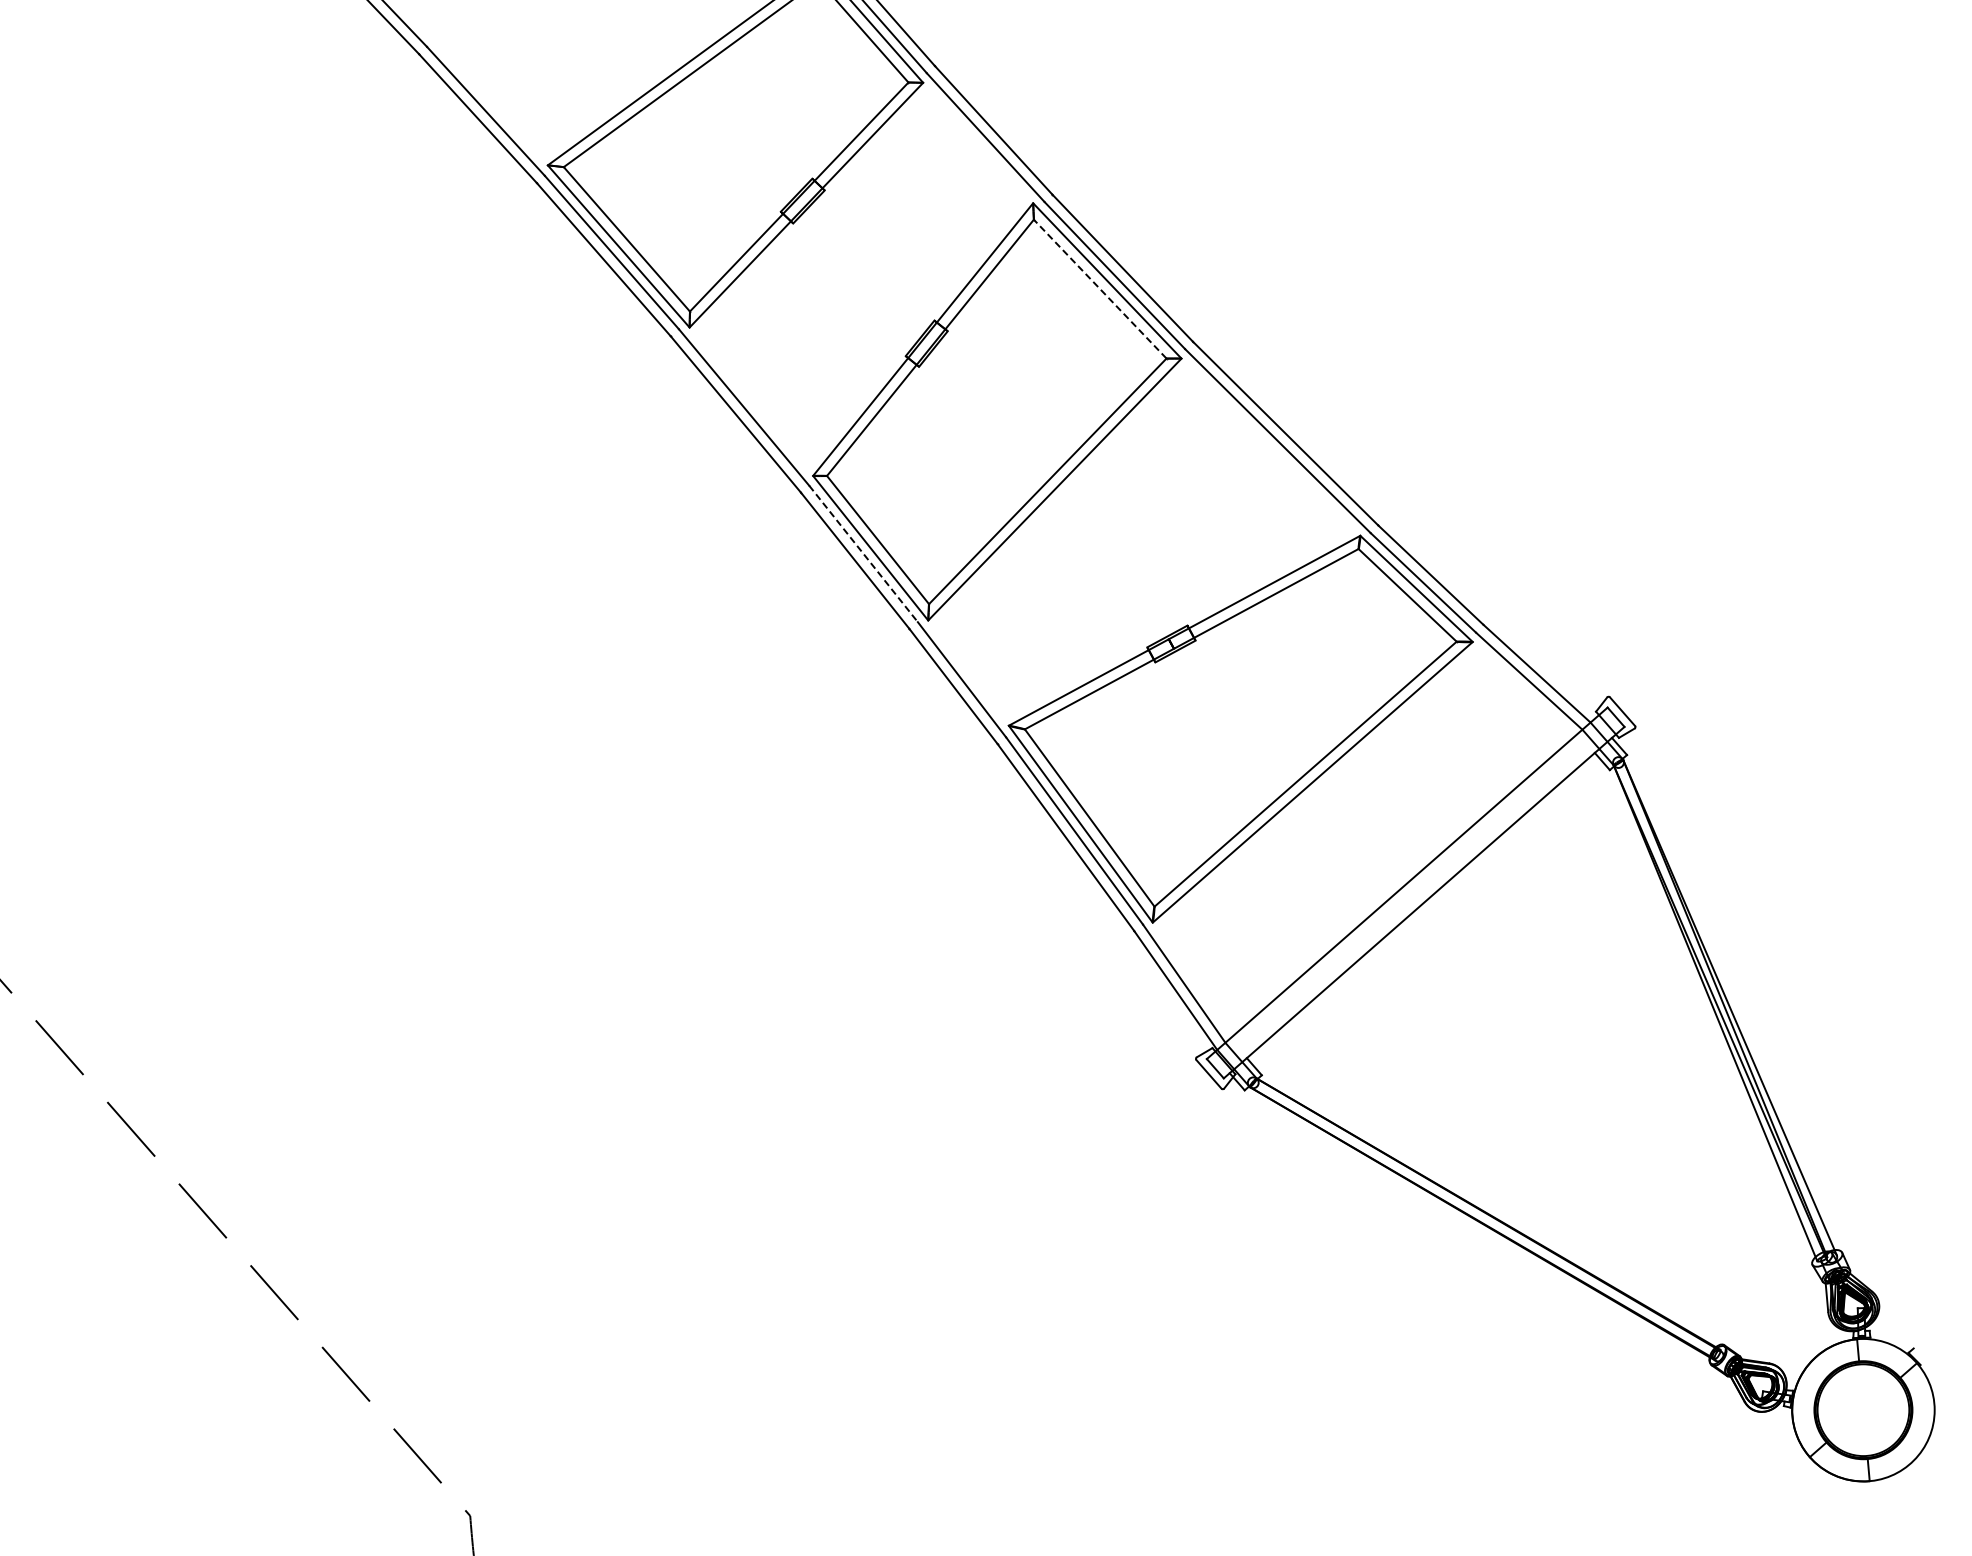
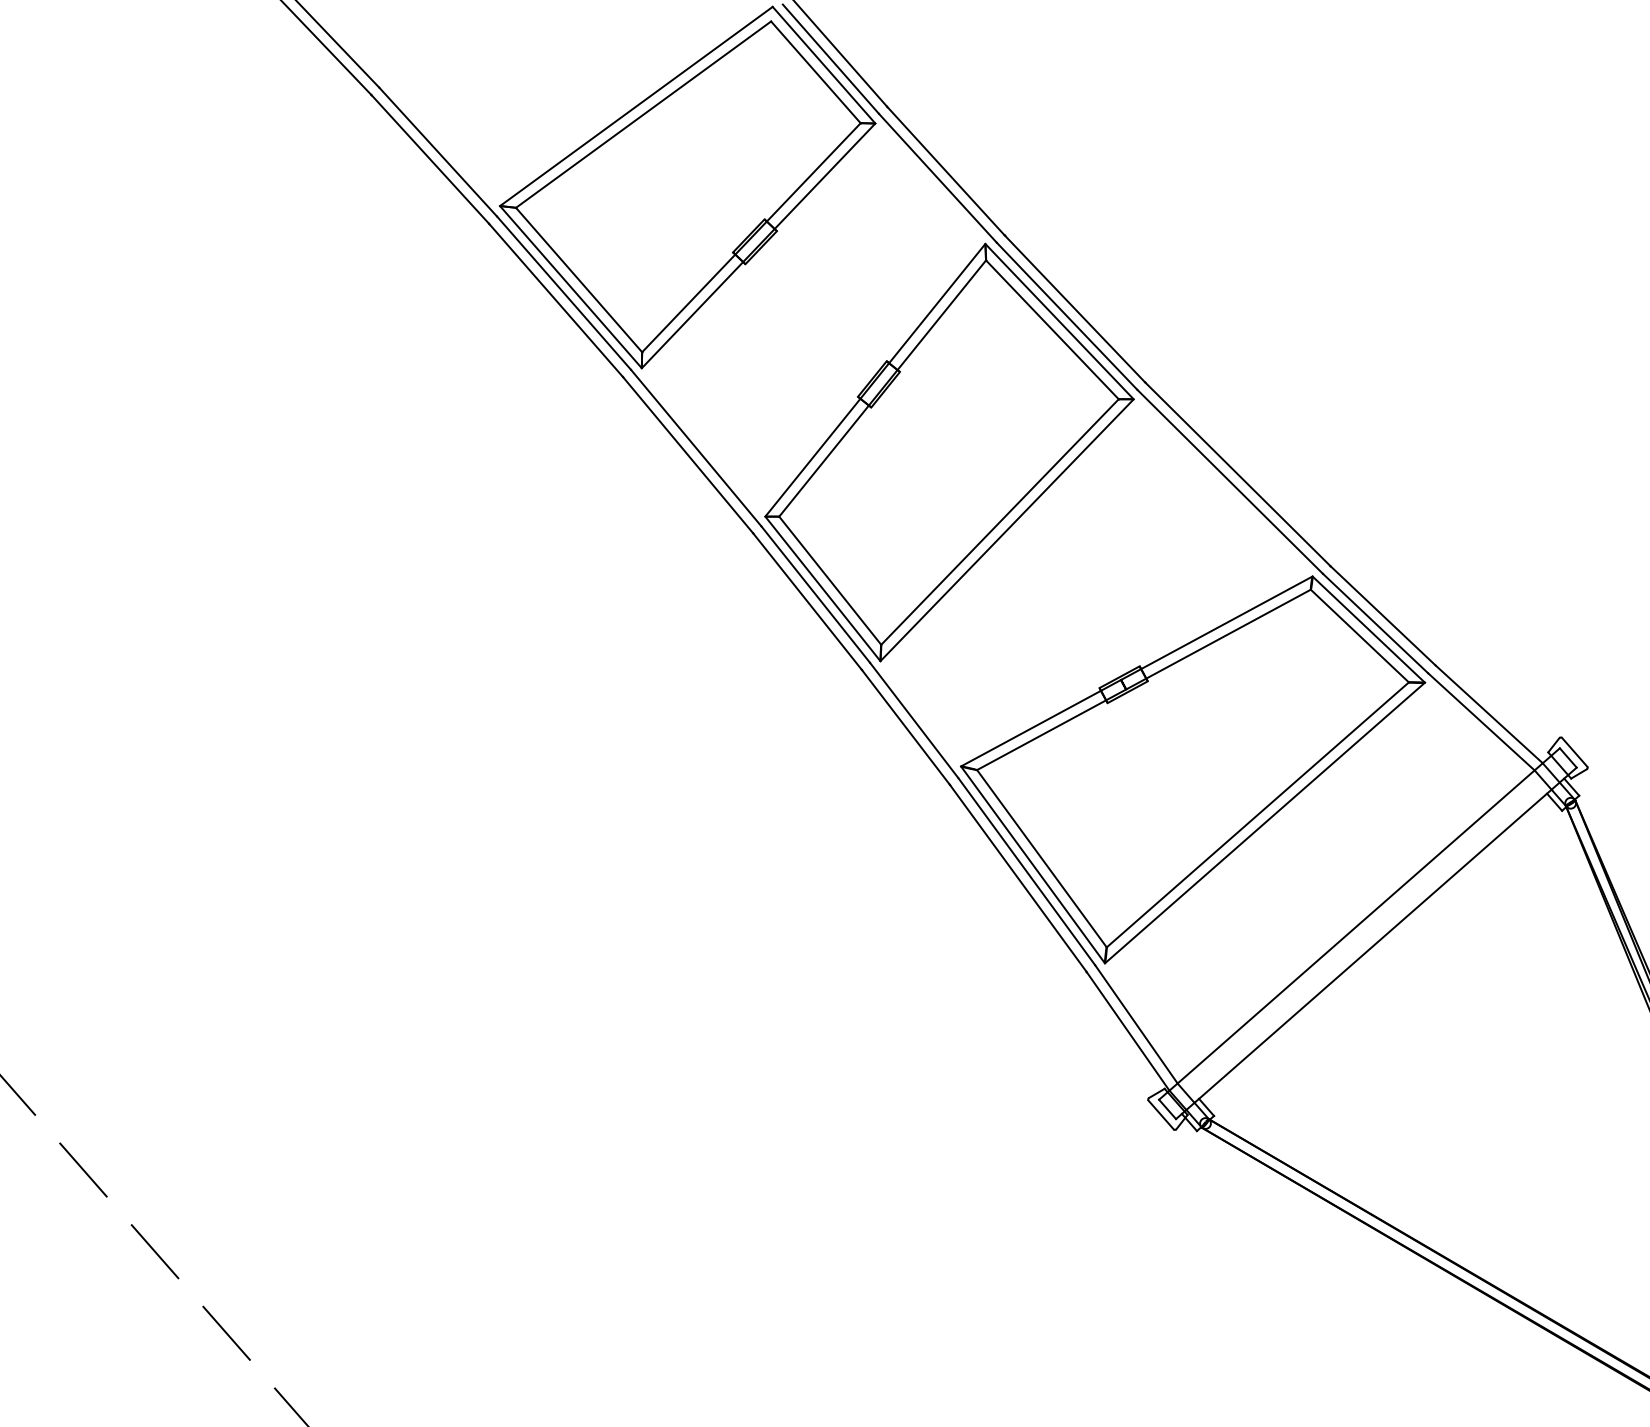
line: (1099, 288) -> (1051, 329), dashed -> solid
line: (863, 554) -> (815, 595), dashed -> solid

